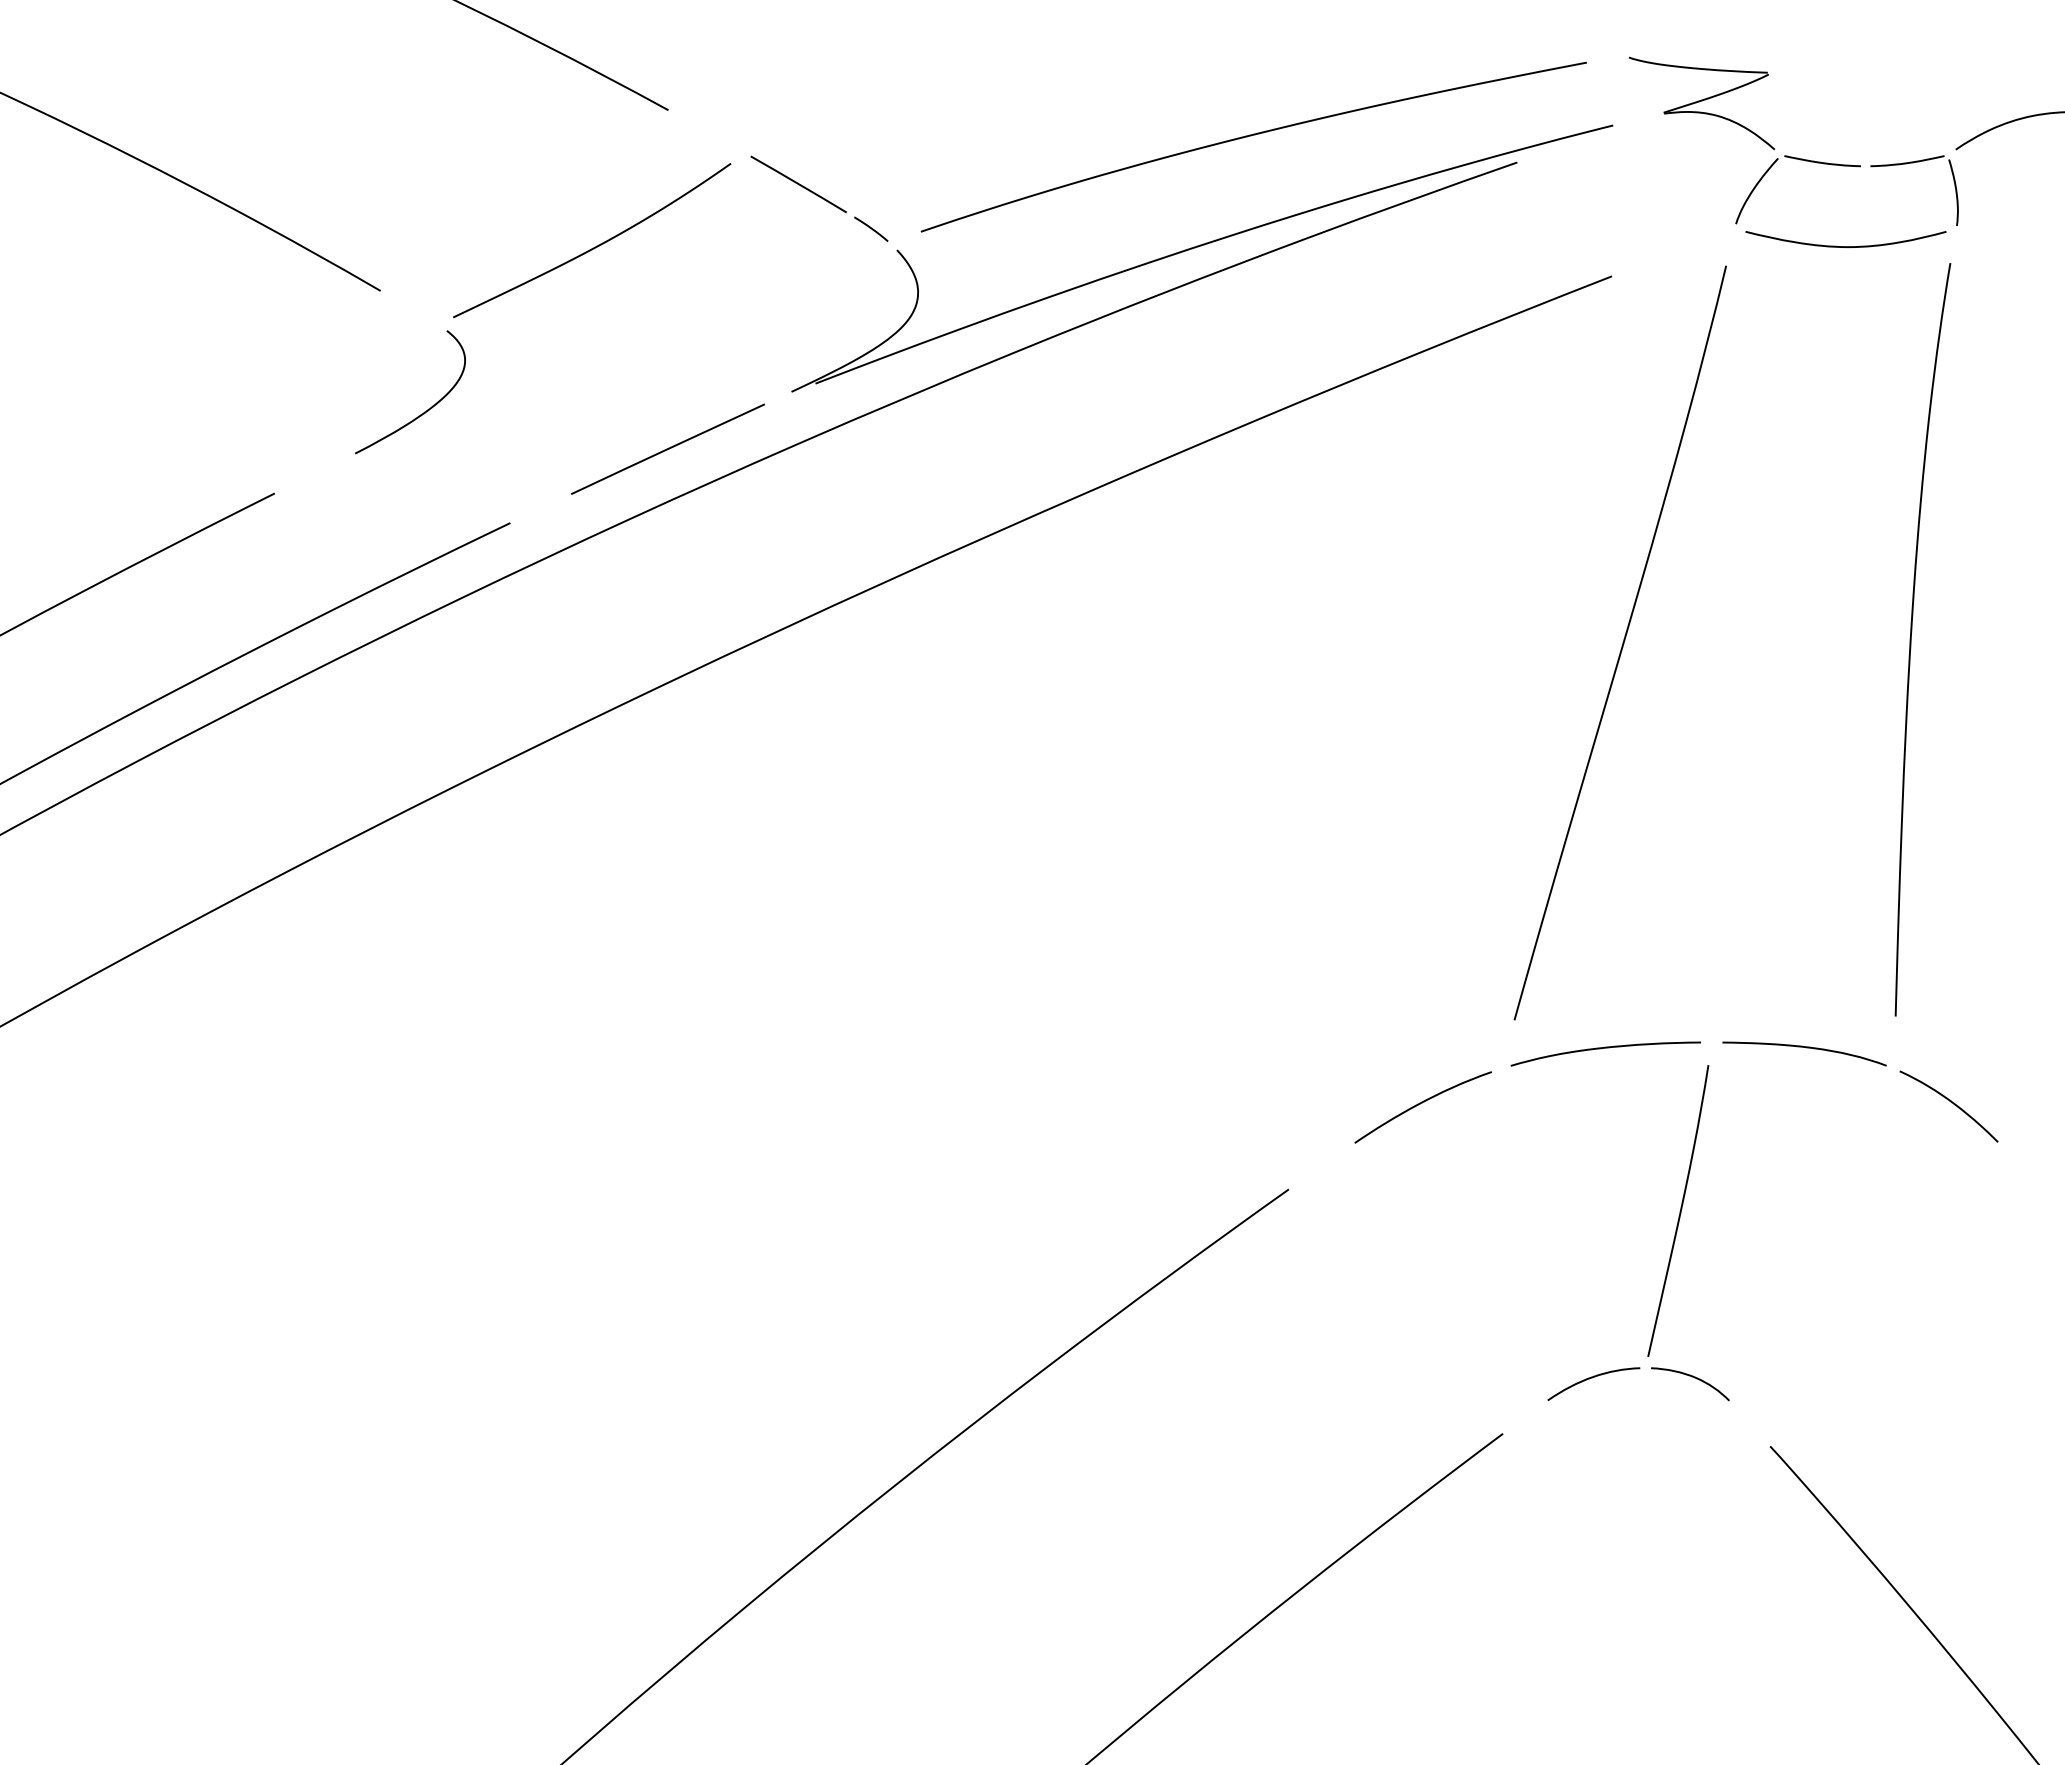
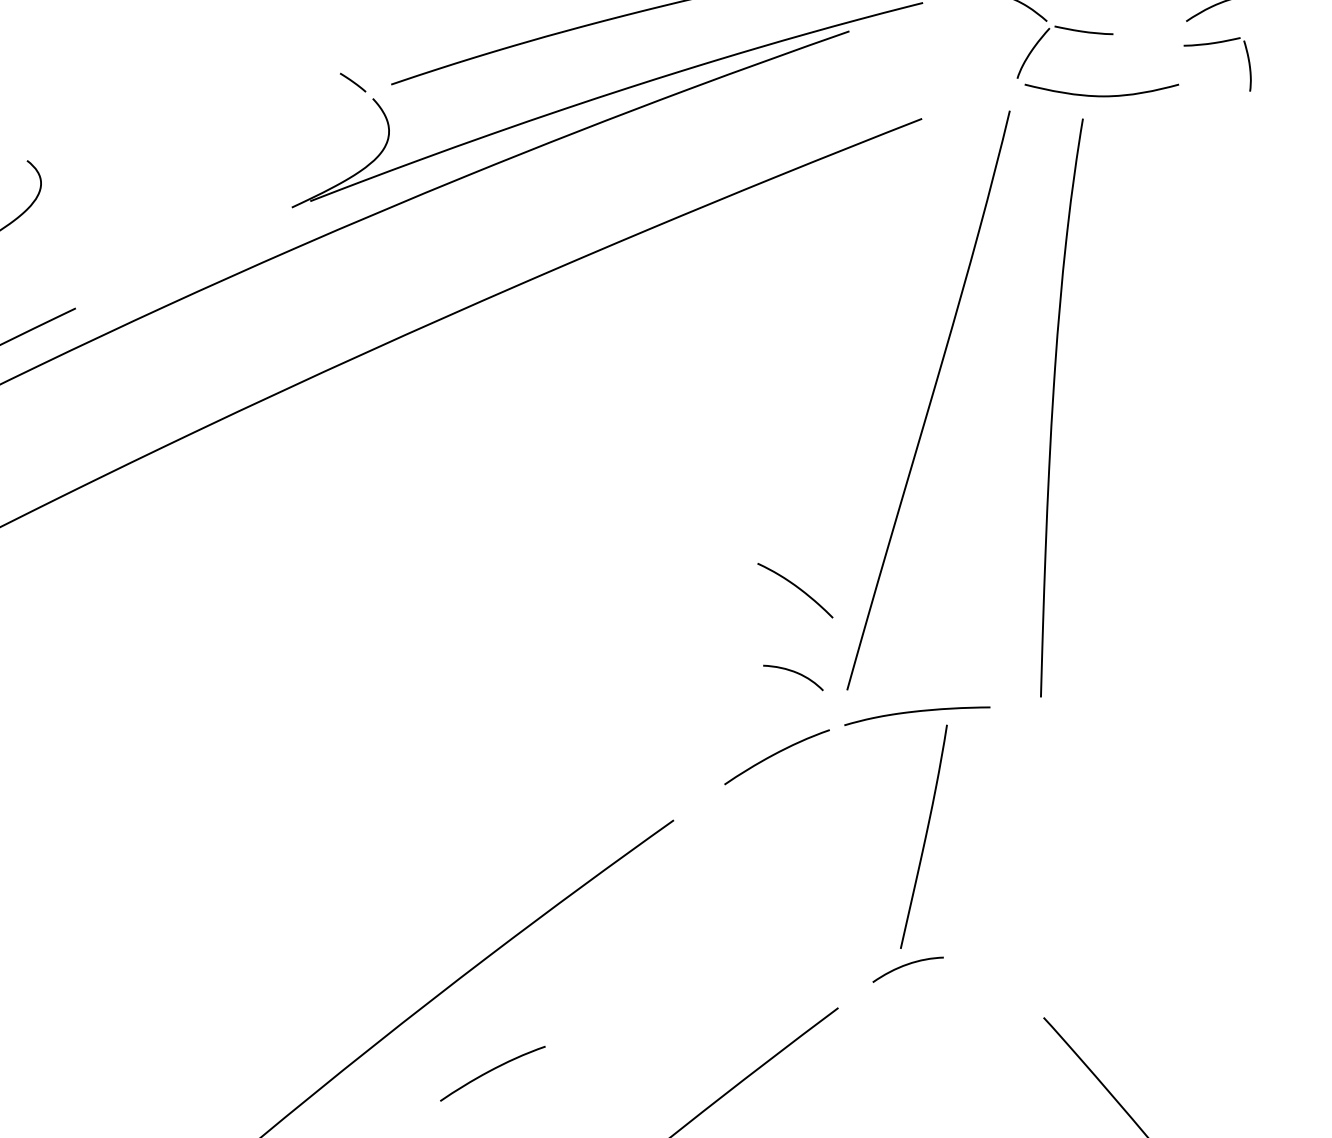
part: (1913, 163) -> (1216, 43), moved
line: (798, 184) -> (297, 48), removed
curve: (596, 245) -> (142, 95), removed
line: (667, 448) -> (196, 251), removed
curve: (1911, 639) -> (1053, 407), moved
curve: (1806, 1048) -> (1071, 712), removed
curve: (1950, 1102) -> (796, 587), moved
curve: (1679, 1211) -> (924, 837), moved
curve: (1691, 1377) -> (794, 672), moved
curve: (1050, 1516) -> (490, 1071), added

